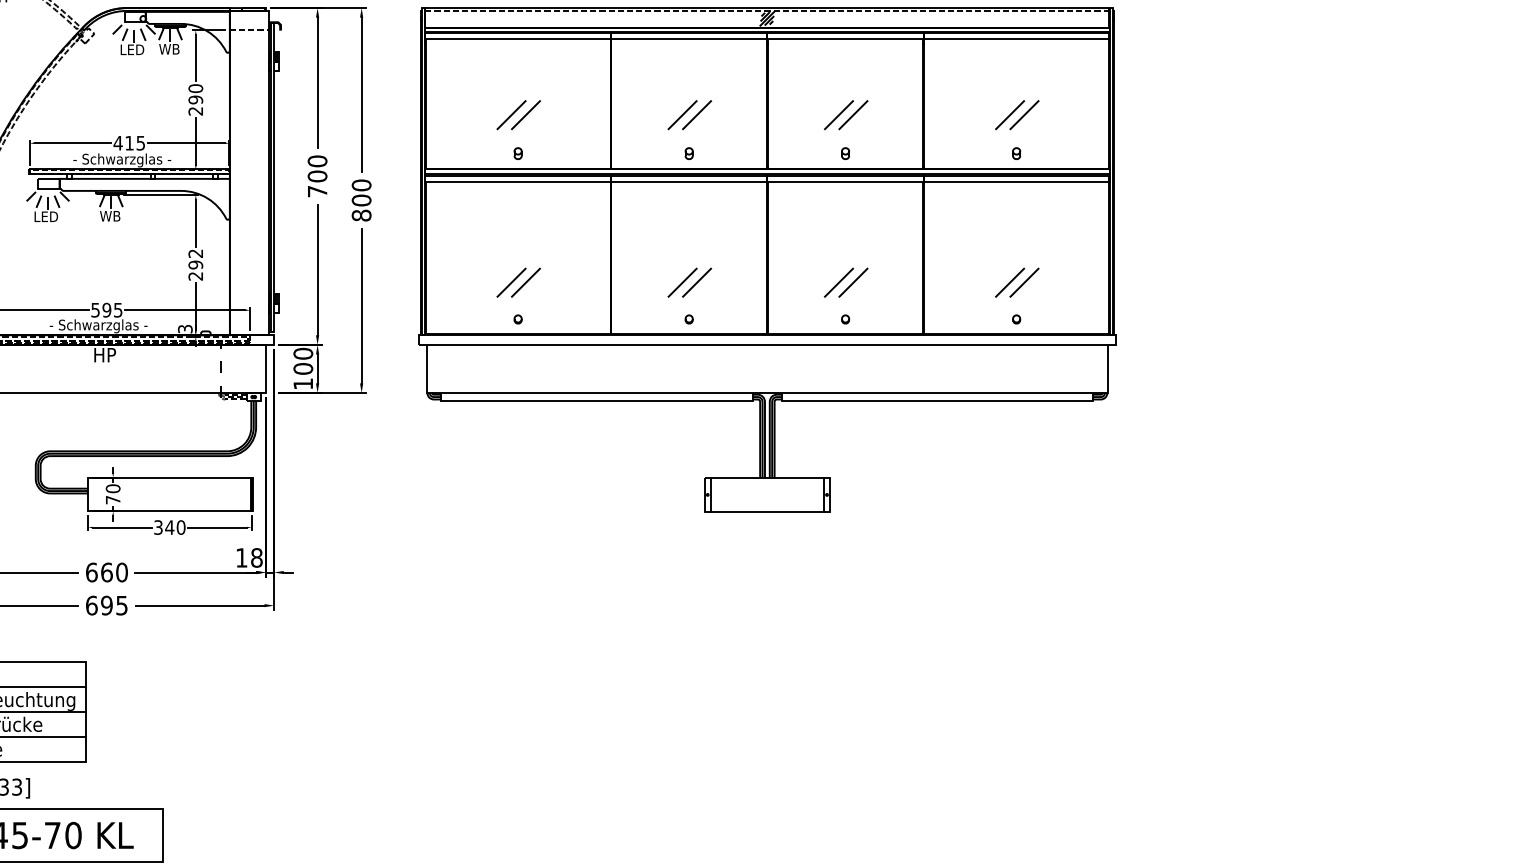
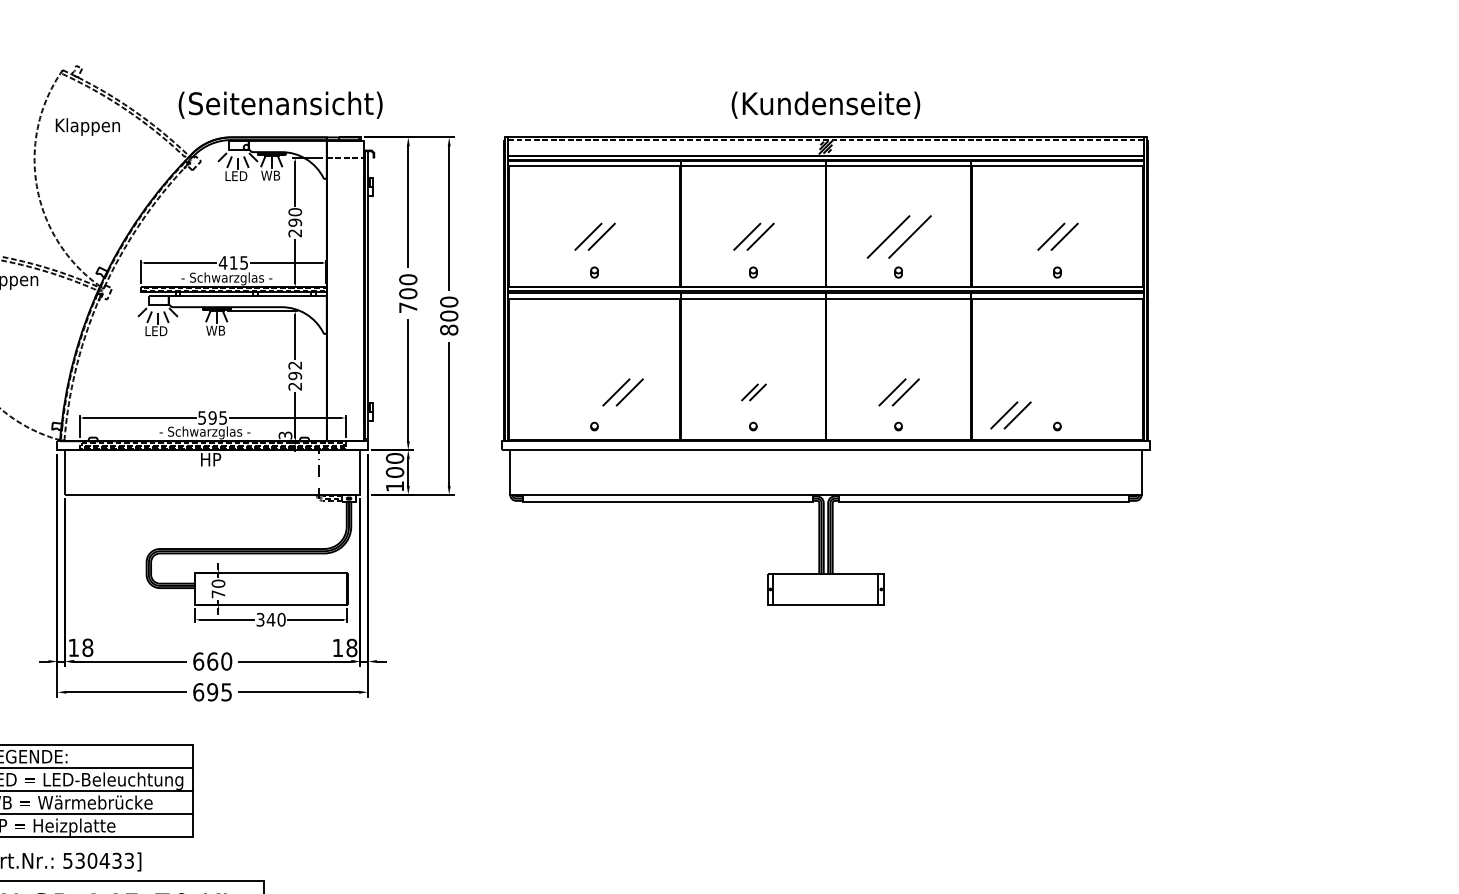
part: (845, 114) -> (898, 236), size x1.6
part: (518, 282) -> (622, 392), moved
part: (689, 282) -> (753, 392), size x0.6
part: (1016, 282) -> (1010, 415), moved

